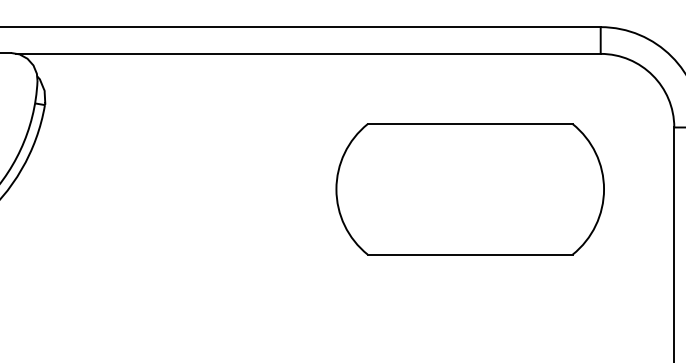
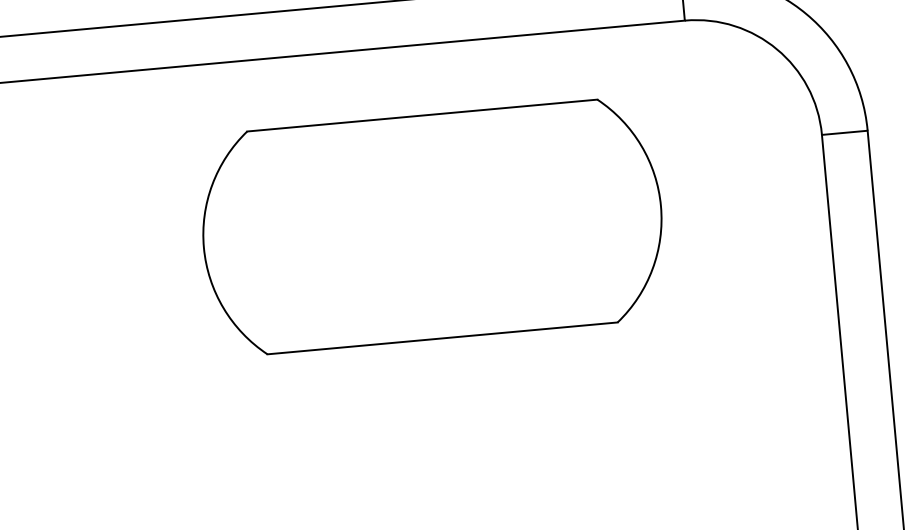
part: (469, 189) -> (431, 227), moved

